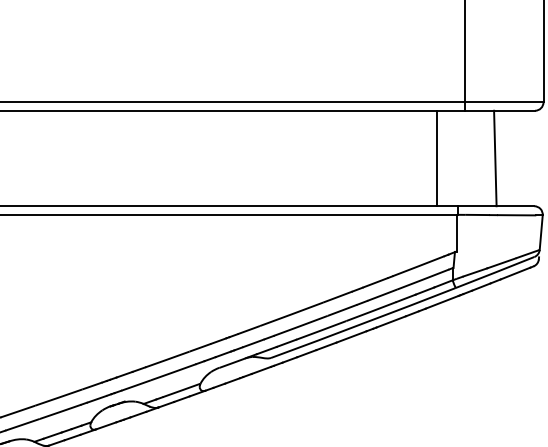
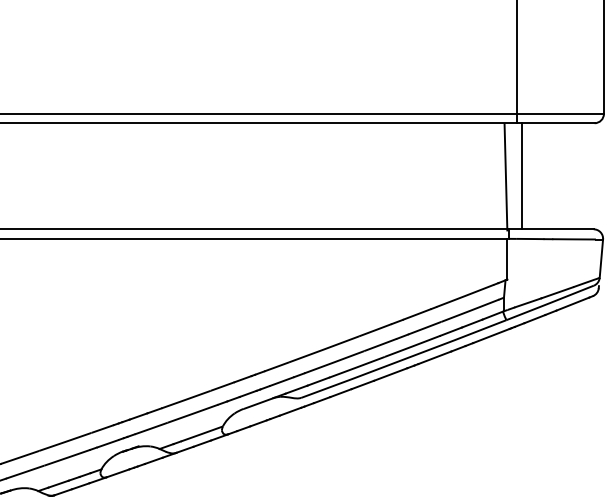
line: (436, 158) -> (521, 176), moved
line: (495, 158) -> (506, 177), moved

